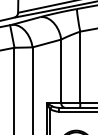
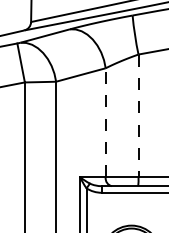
line: (80, 67) -> (138, 116), solid -> dashed
line: (61, 71) -> (106, 123), solid -> dashed

